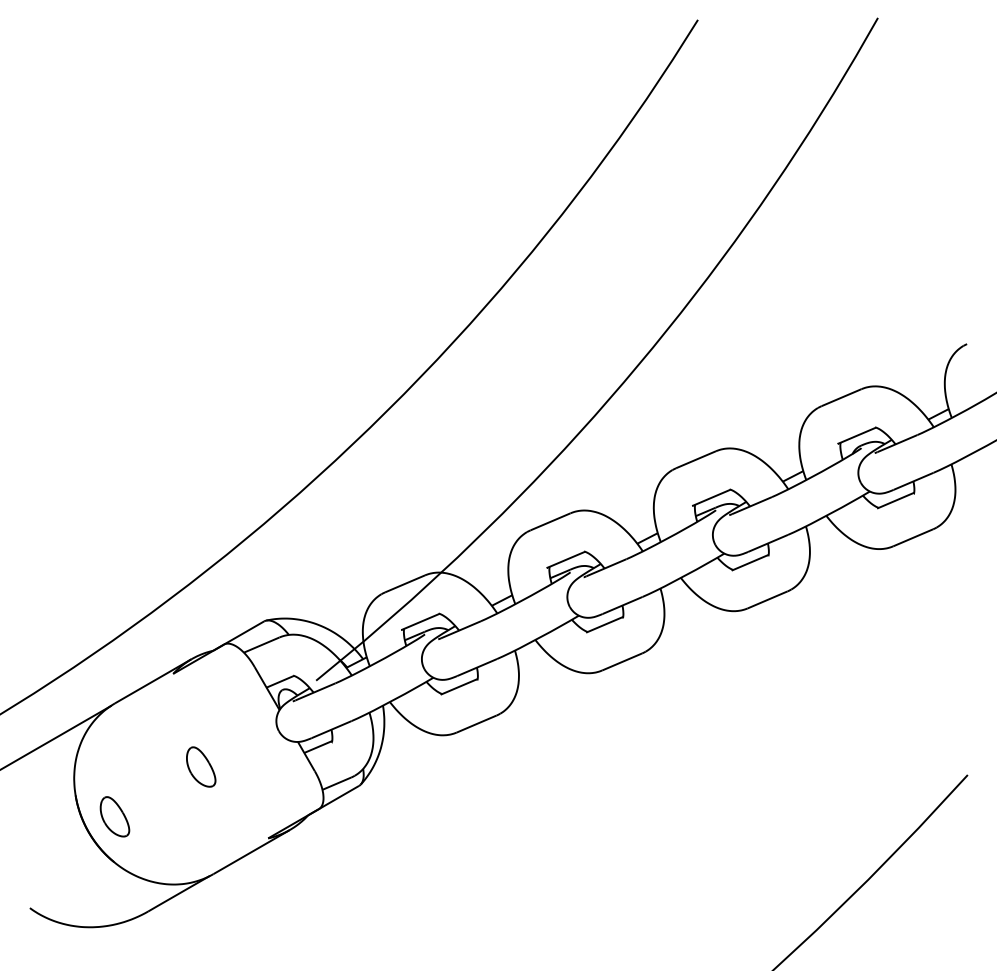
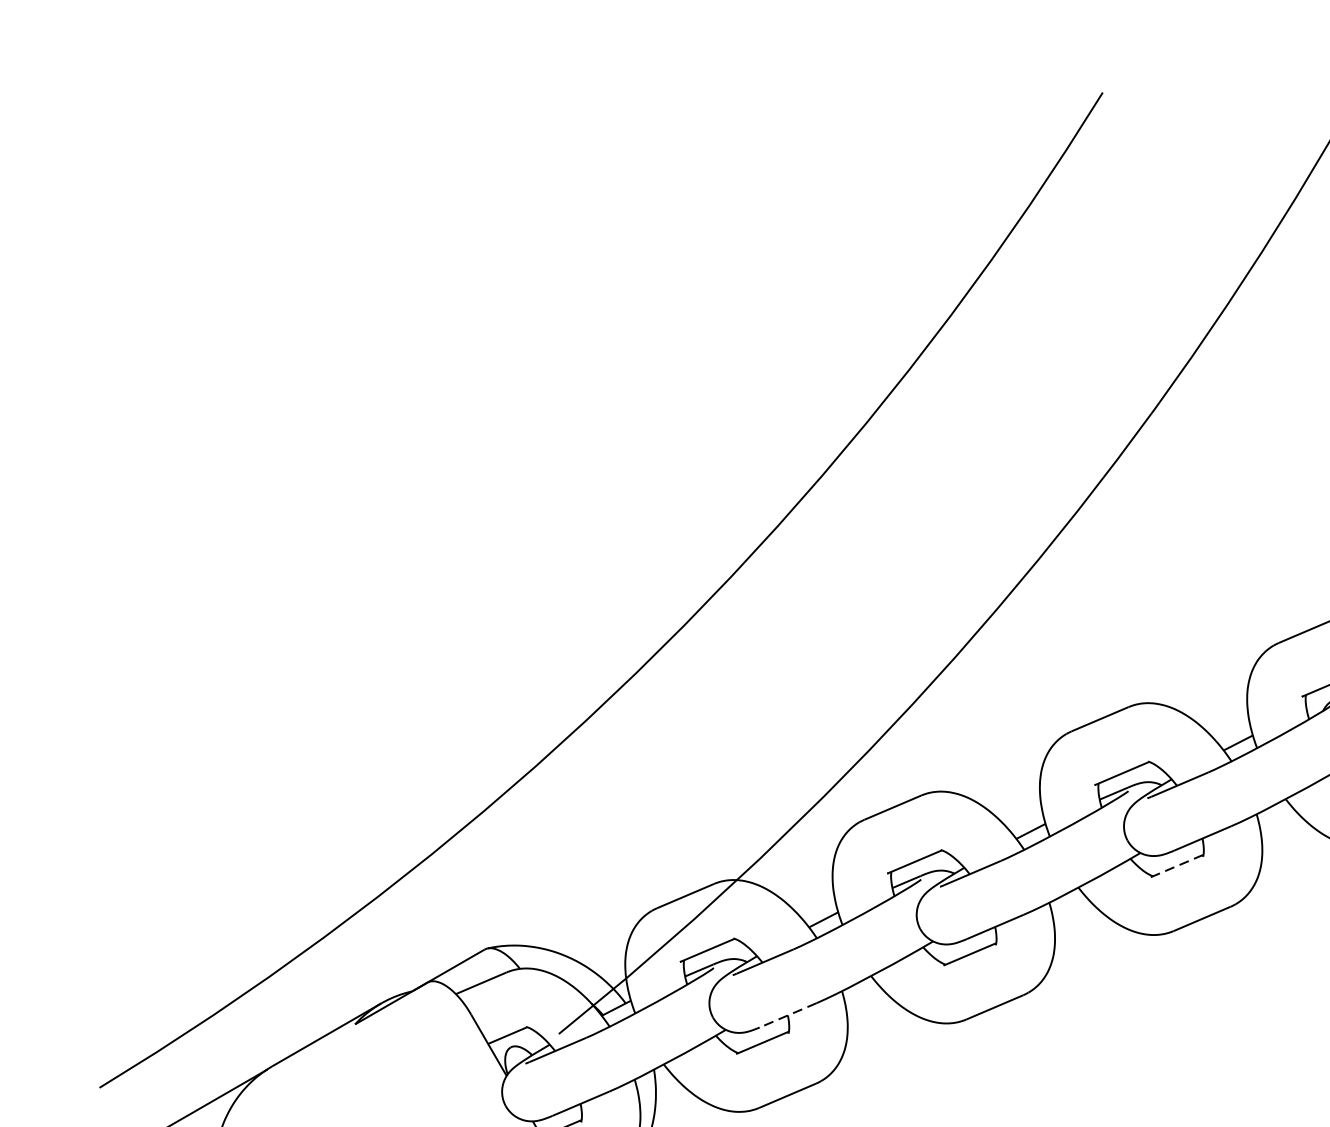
line: (750, 562) -> (1177, 865), solid -> dashed
line: (477, 667) -> (788, 1015), solid -> dashed

